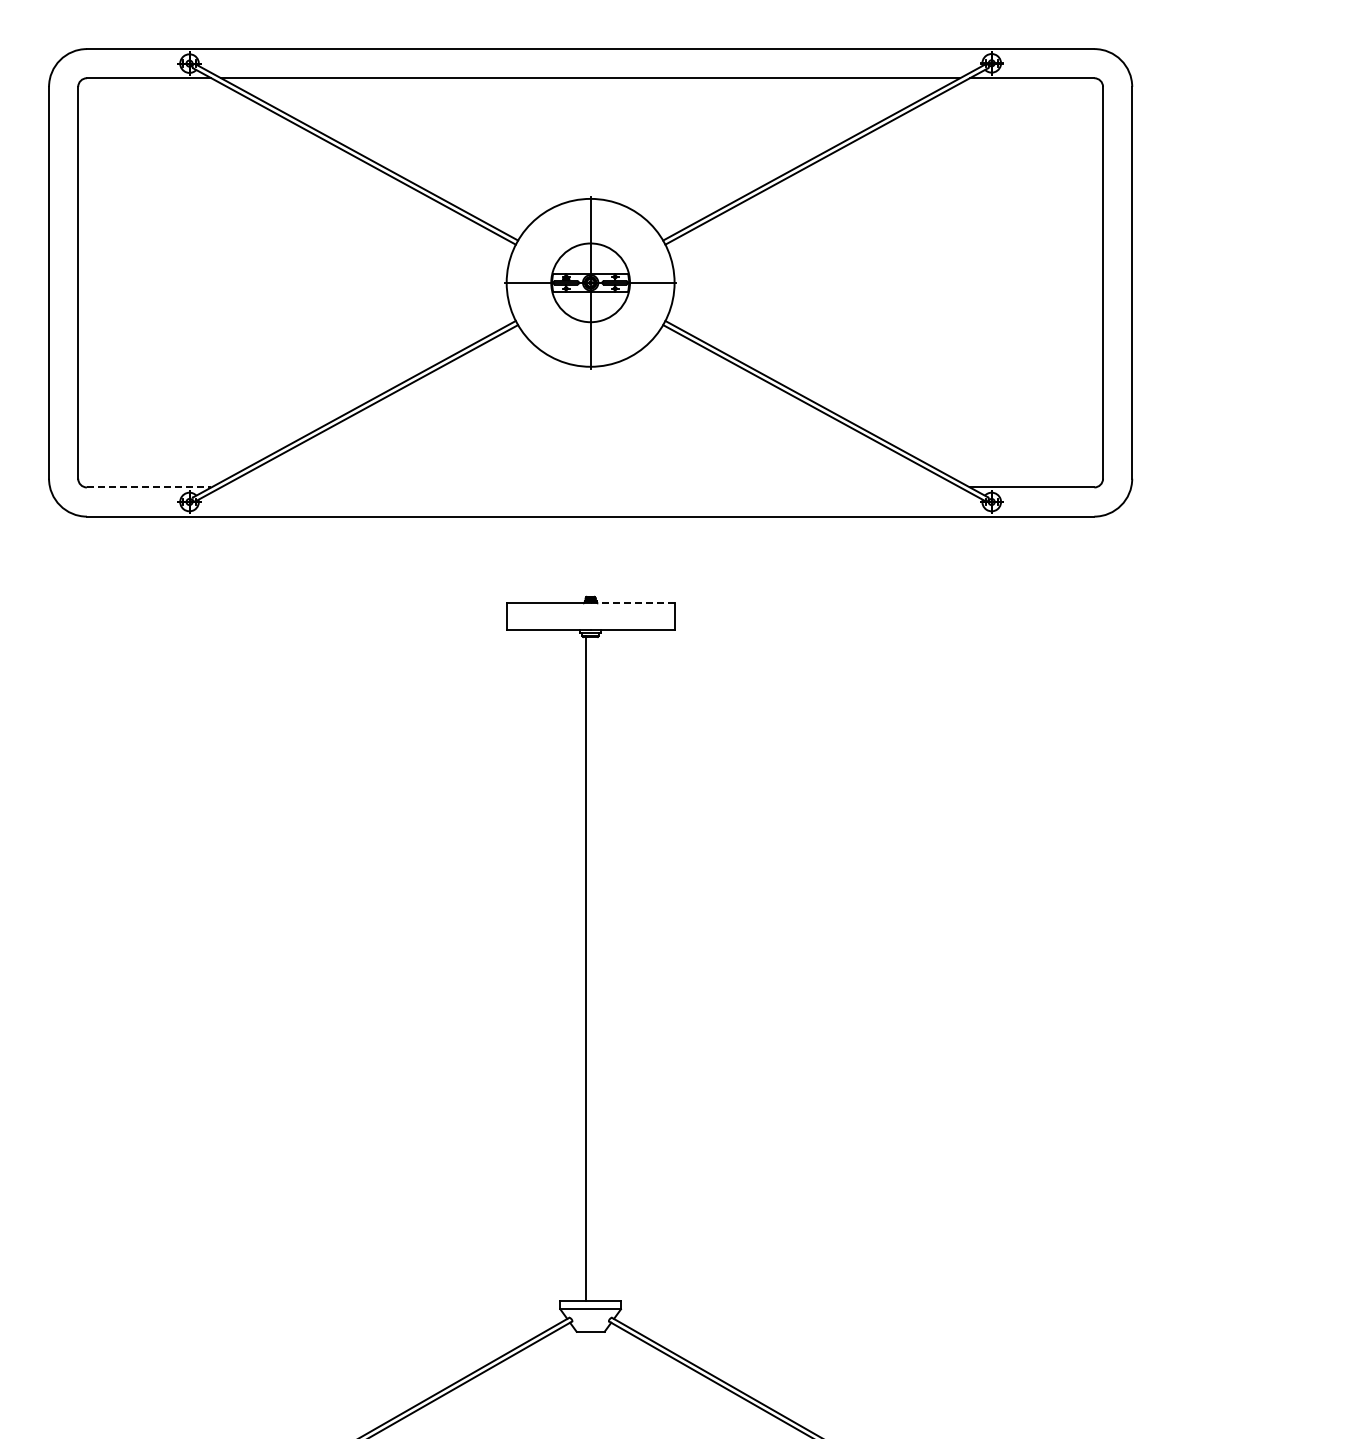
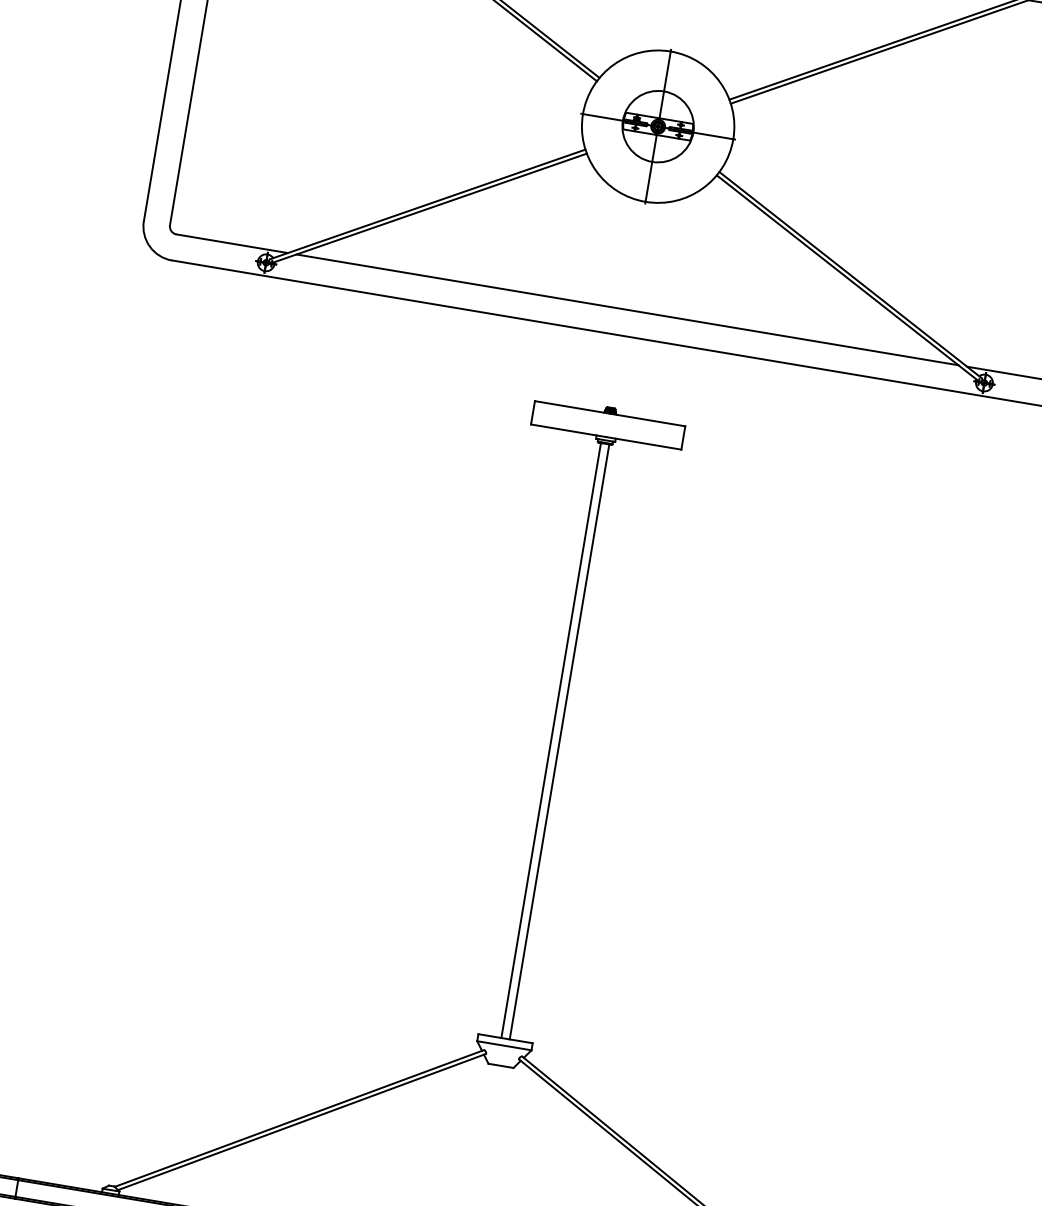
line: (149, 487) -> (232, 243), dashed -> solid
line: (590, 487) -> (627, 309), added
line: (632, 603) -> (647, 420), dashed -> solid
line: (595, 969) -> (559, 742), added

